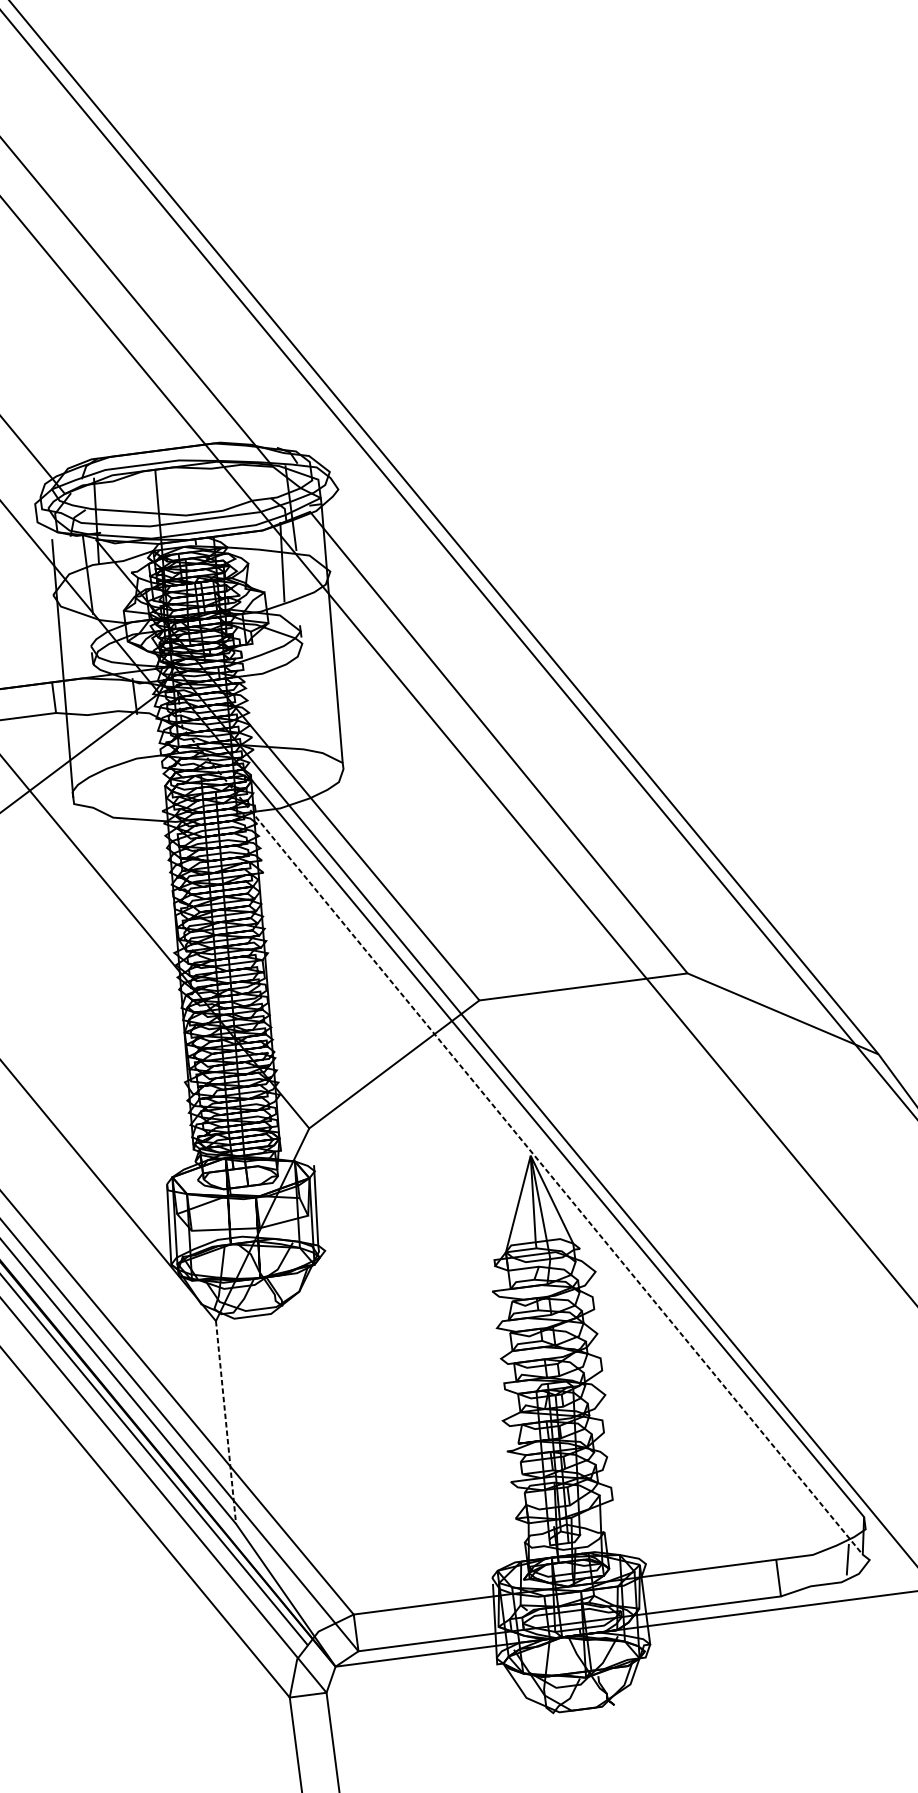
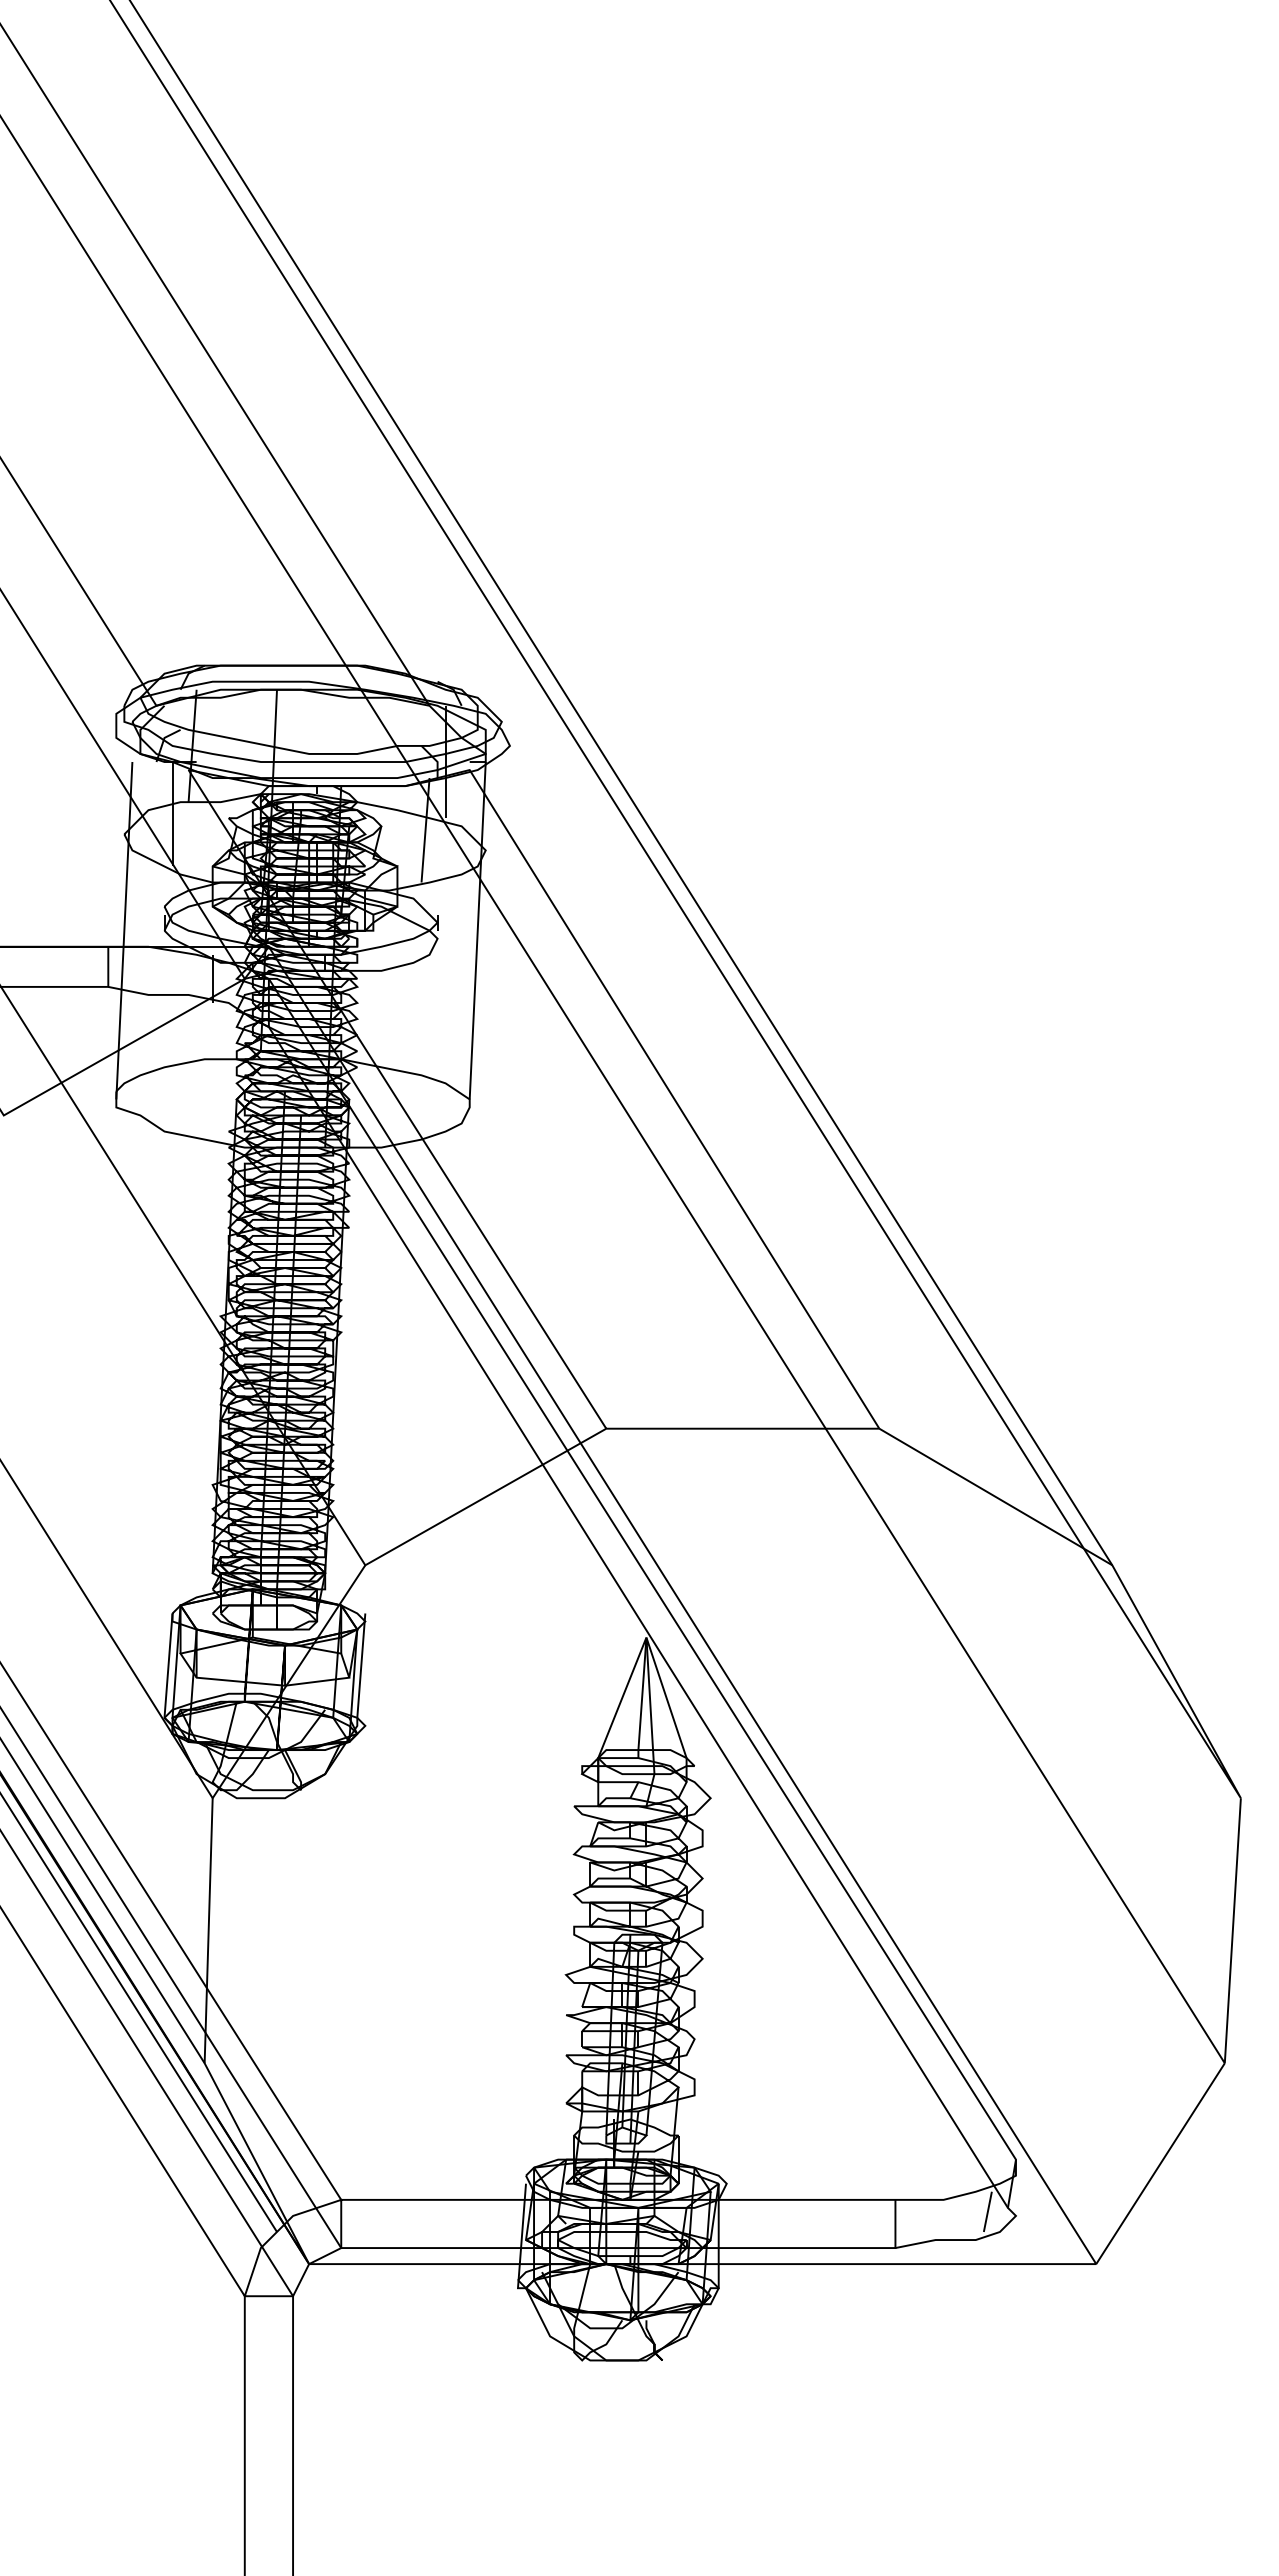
line: (510, 1126) -> (625, 1596), dashed -> solid
line: (225, 1422) -> (208, 1930), dashed -> solid

